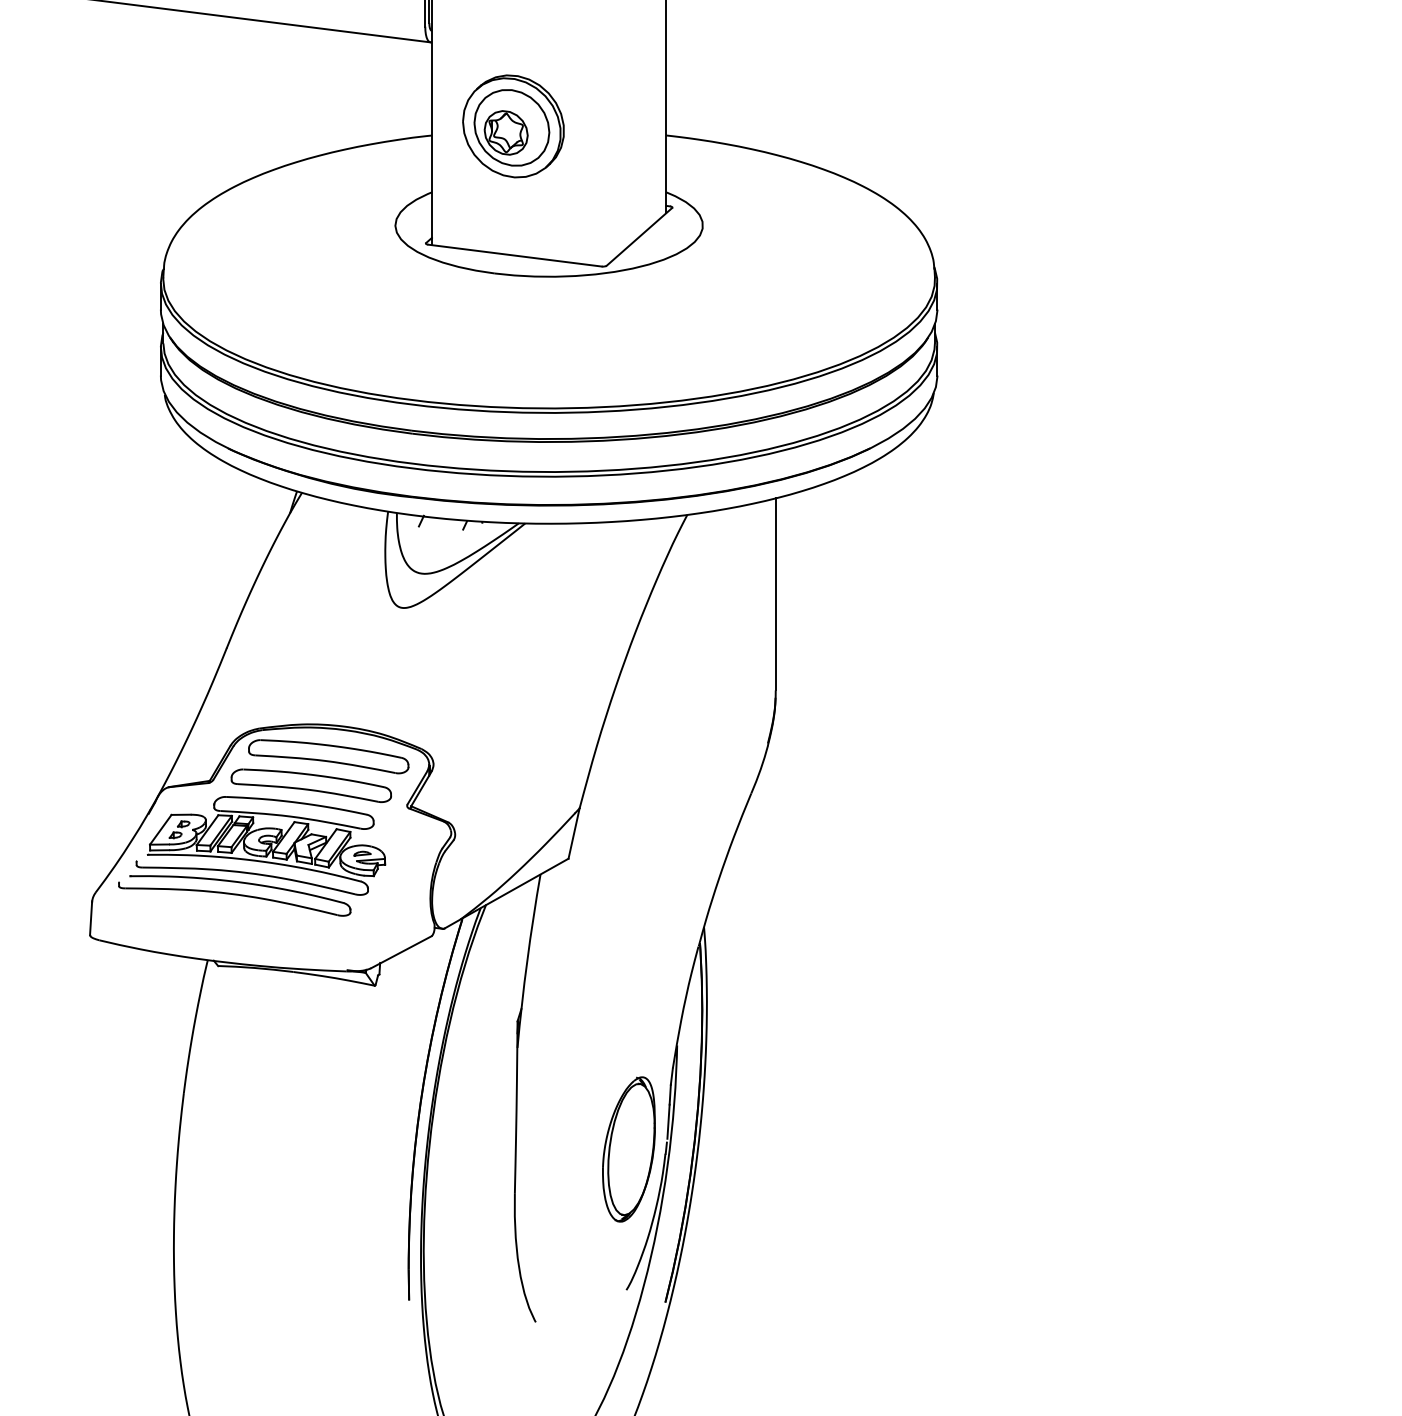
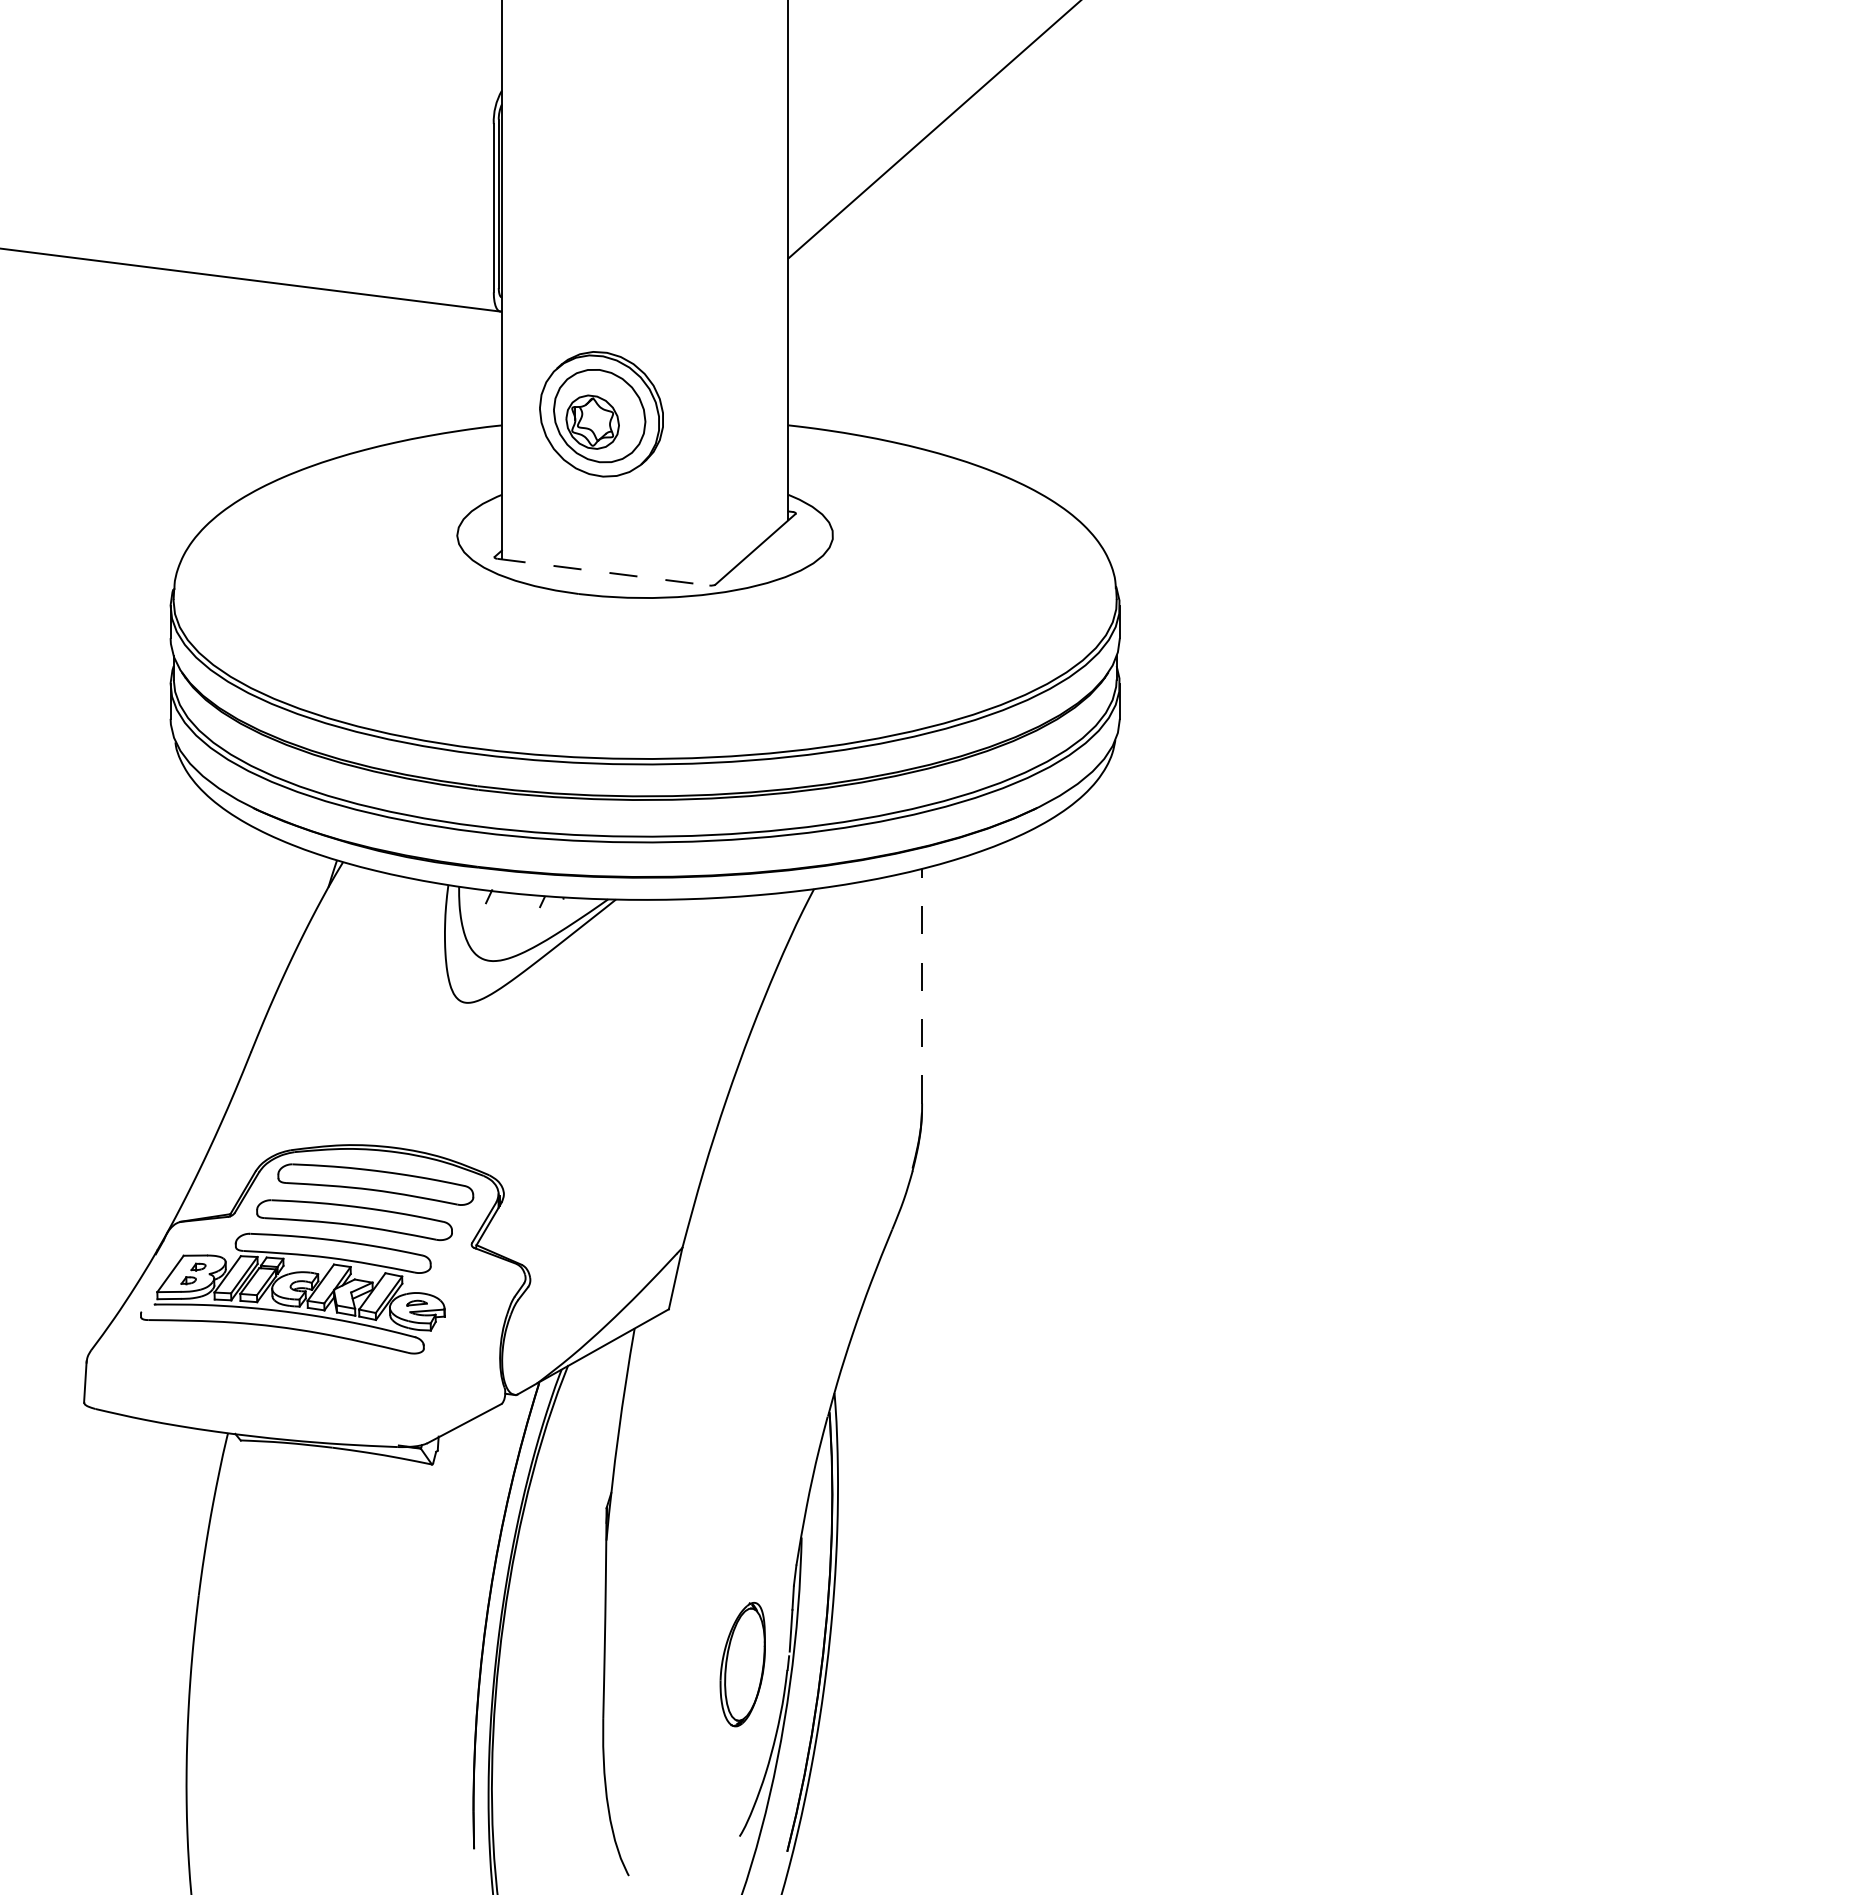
line: (515, 255) -> (603, 572), solid -> dashed
line: (776, 593) -> (922, 985), solid -> dashed
part: (234, 895) -> (260, 1354), removed
part: (628, 1149) -> (742, 1664), size x0.7

